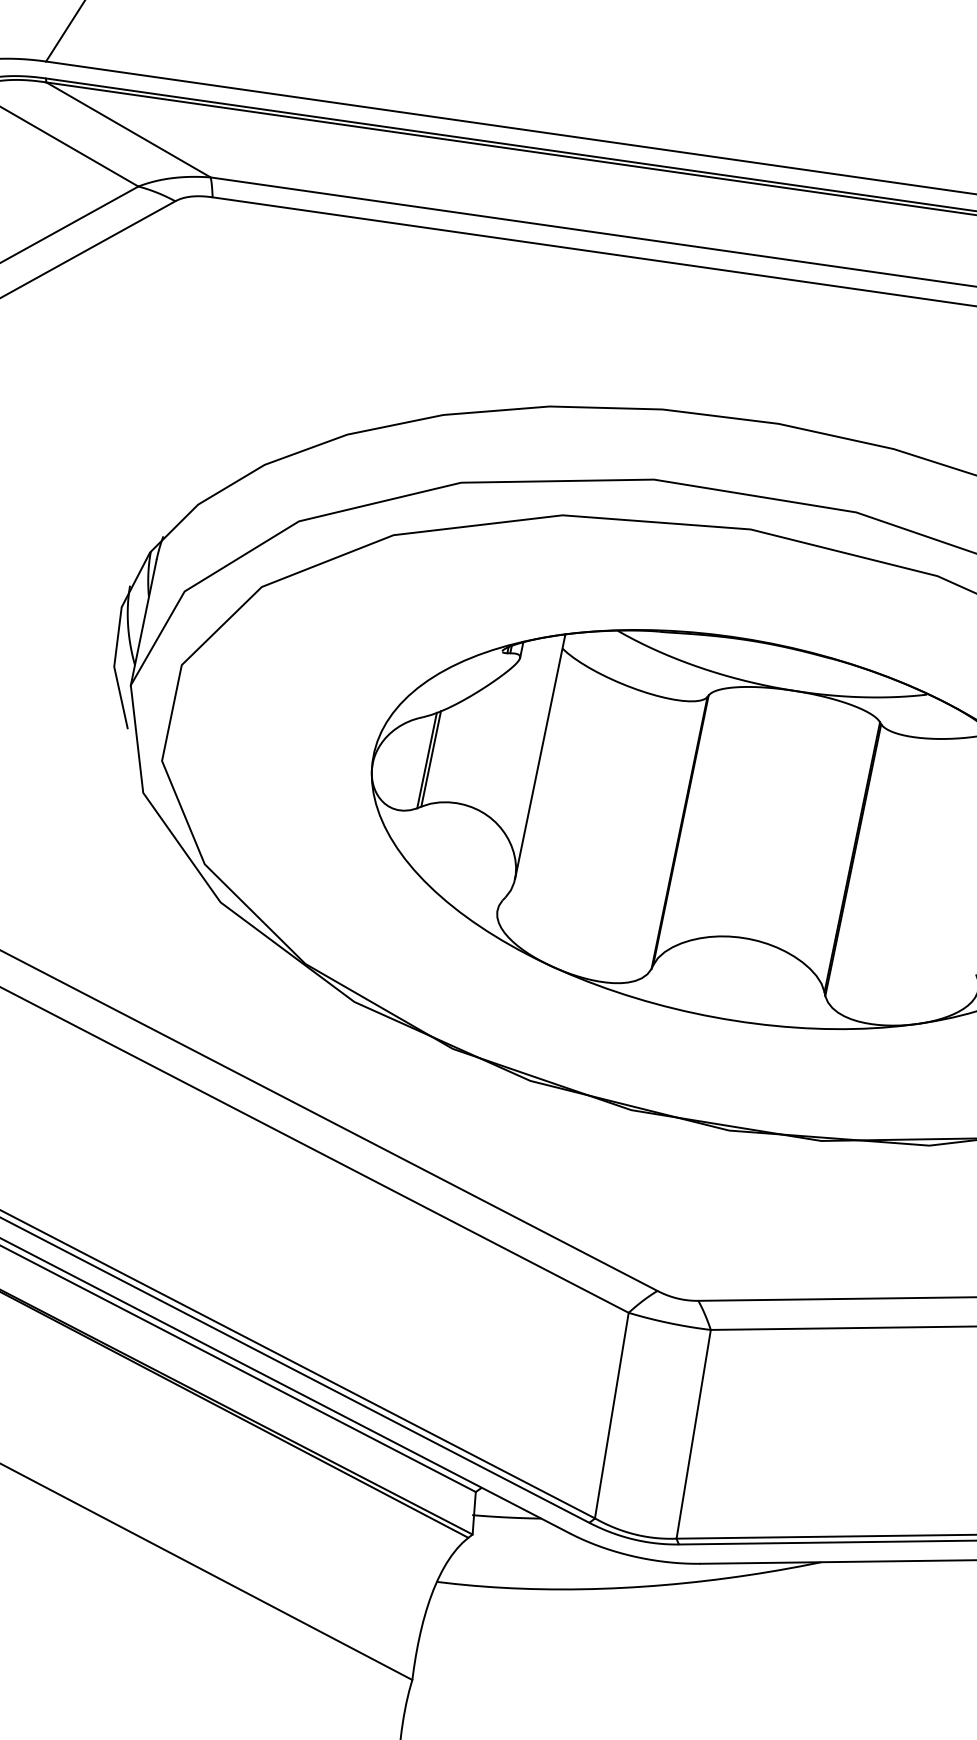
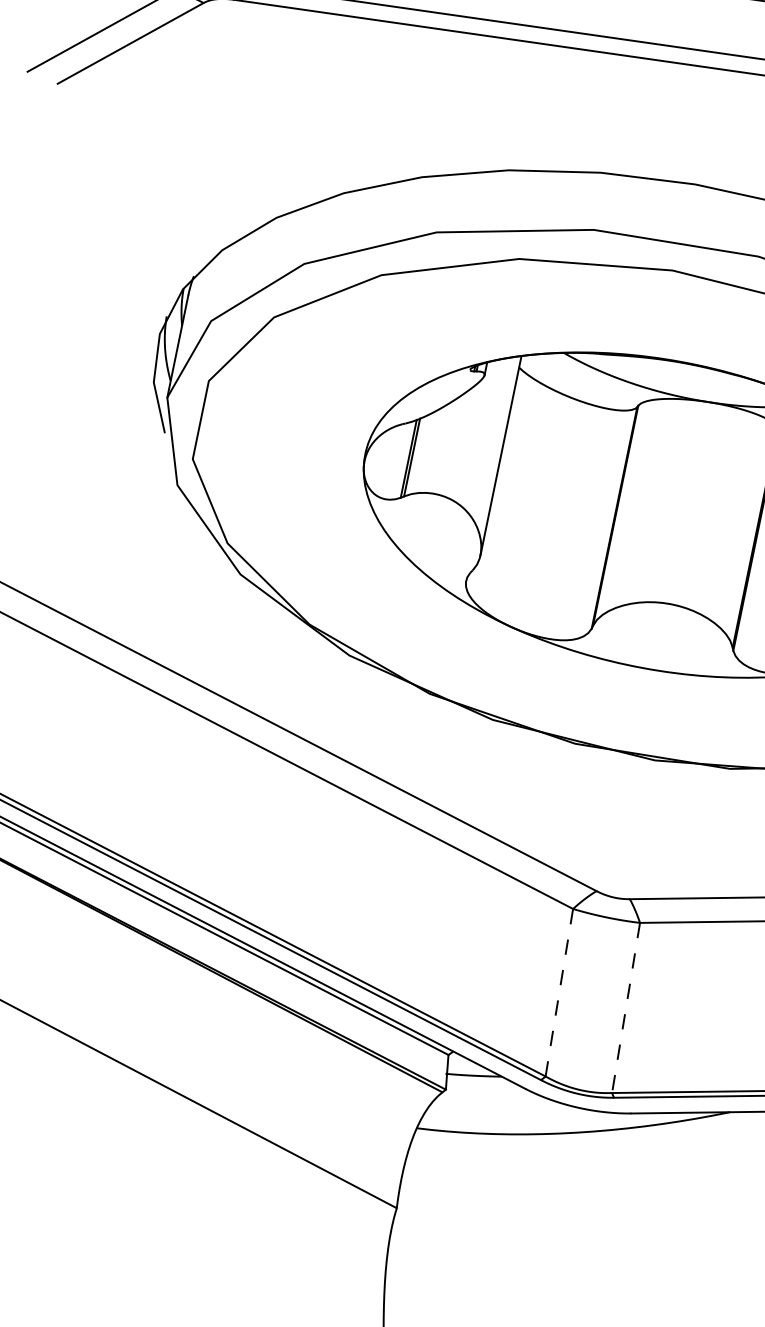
line: (611, 1415) -> (559, 992), solid -> dashed
line: (693, 1434) -> (625, 1008), solid -> dashed

